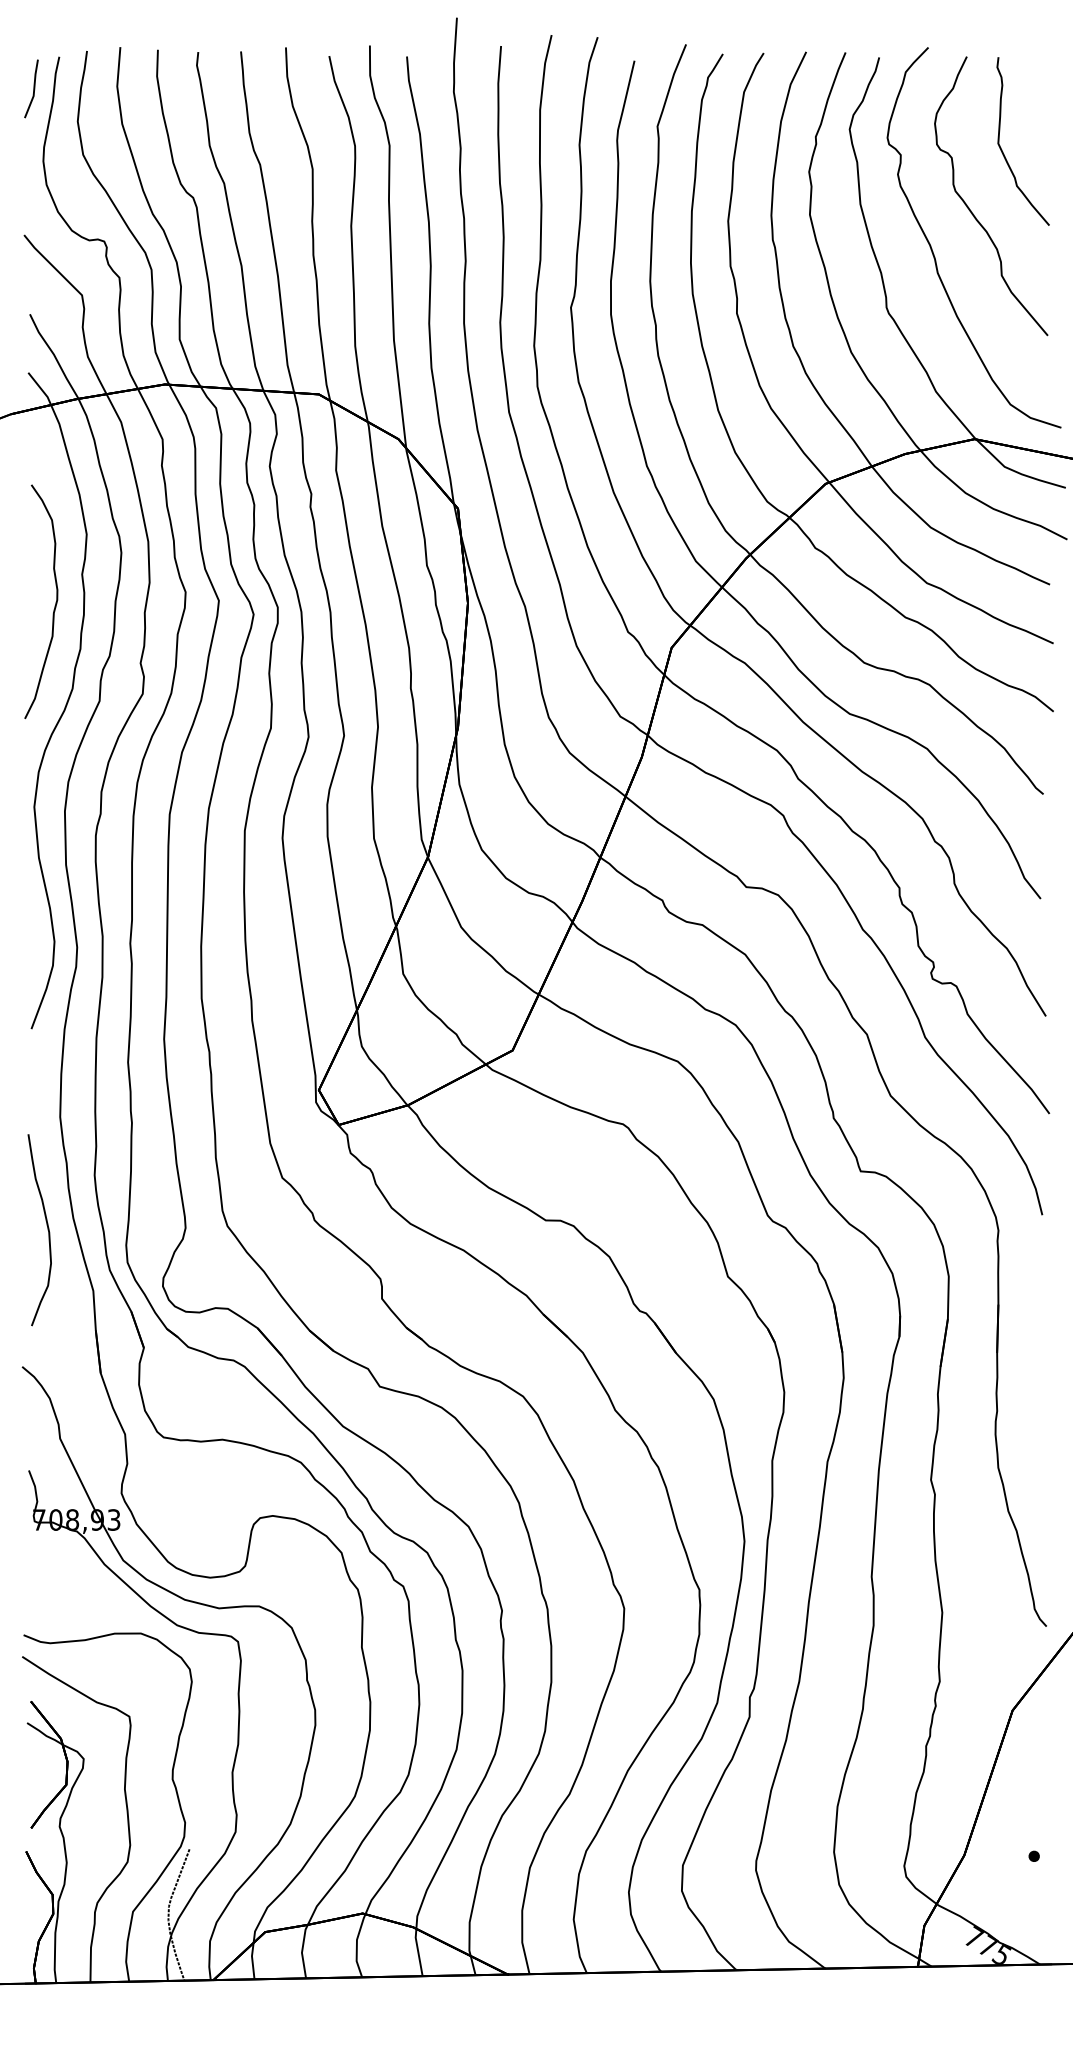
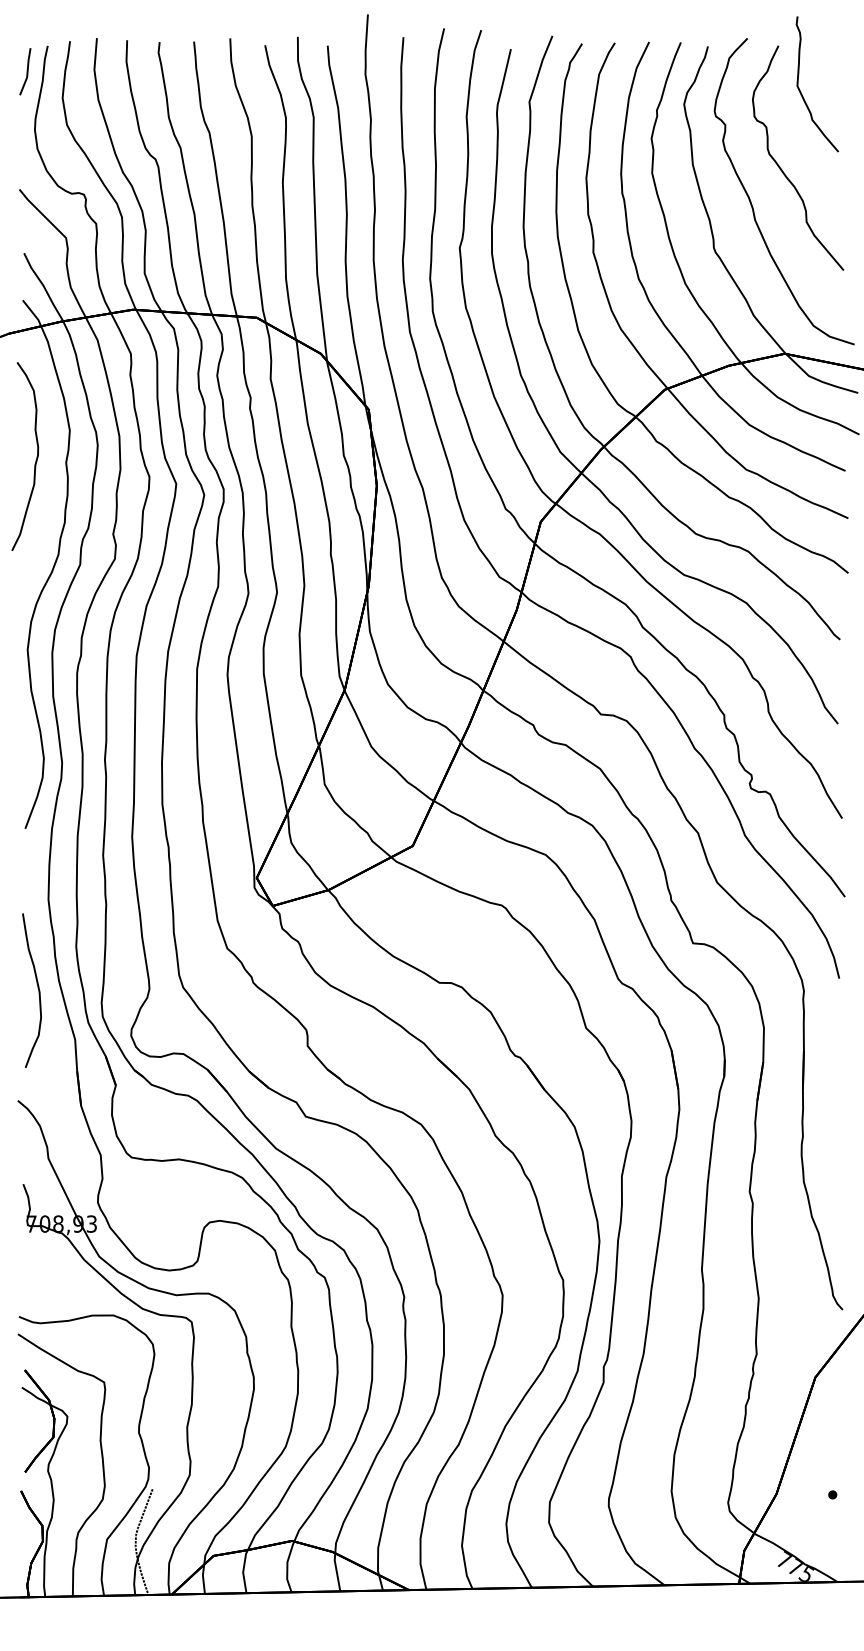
part: (1003, 151) -> (801, 92), moved
part: (54, 605) -> (35, 459), moved

